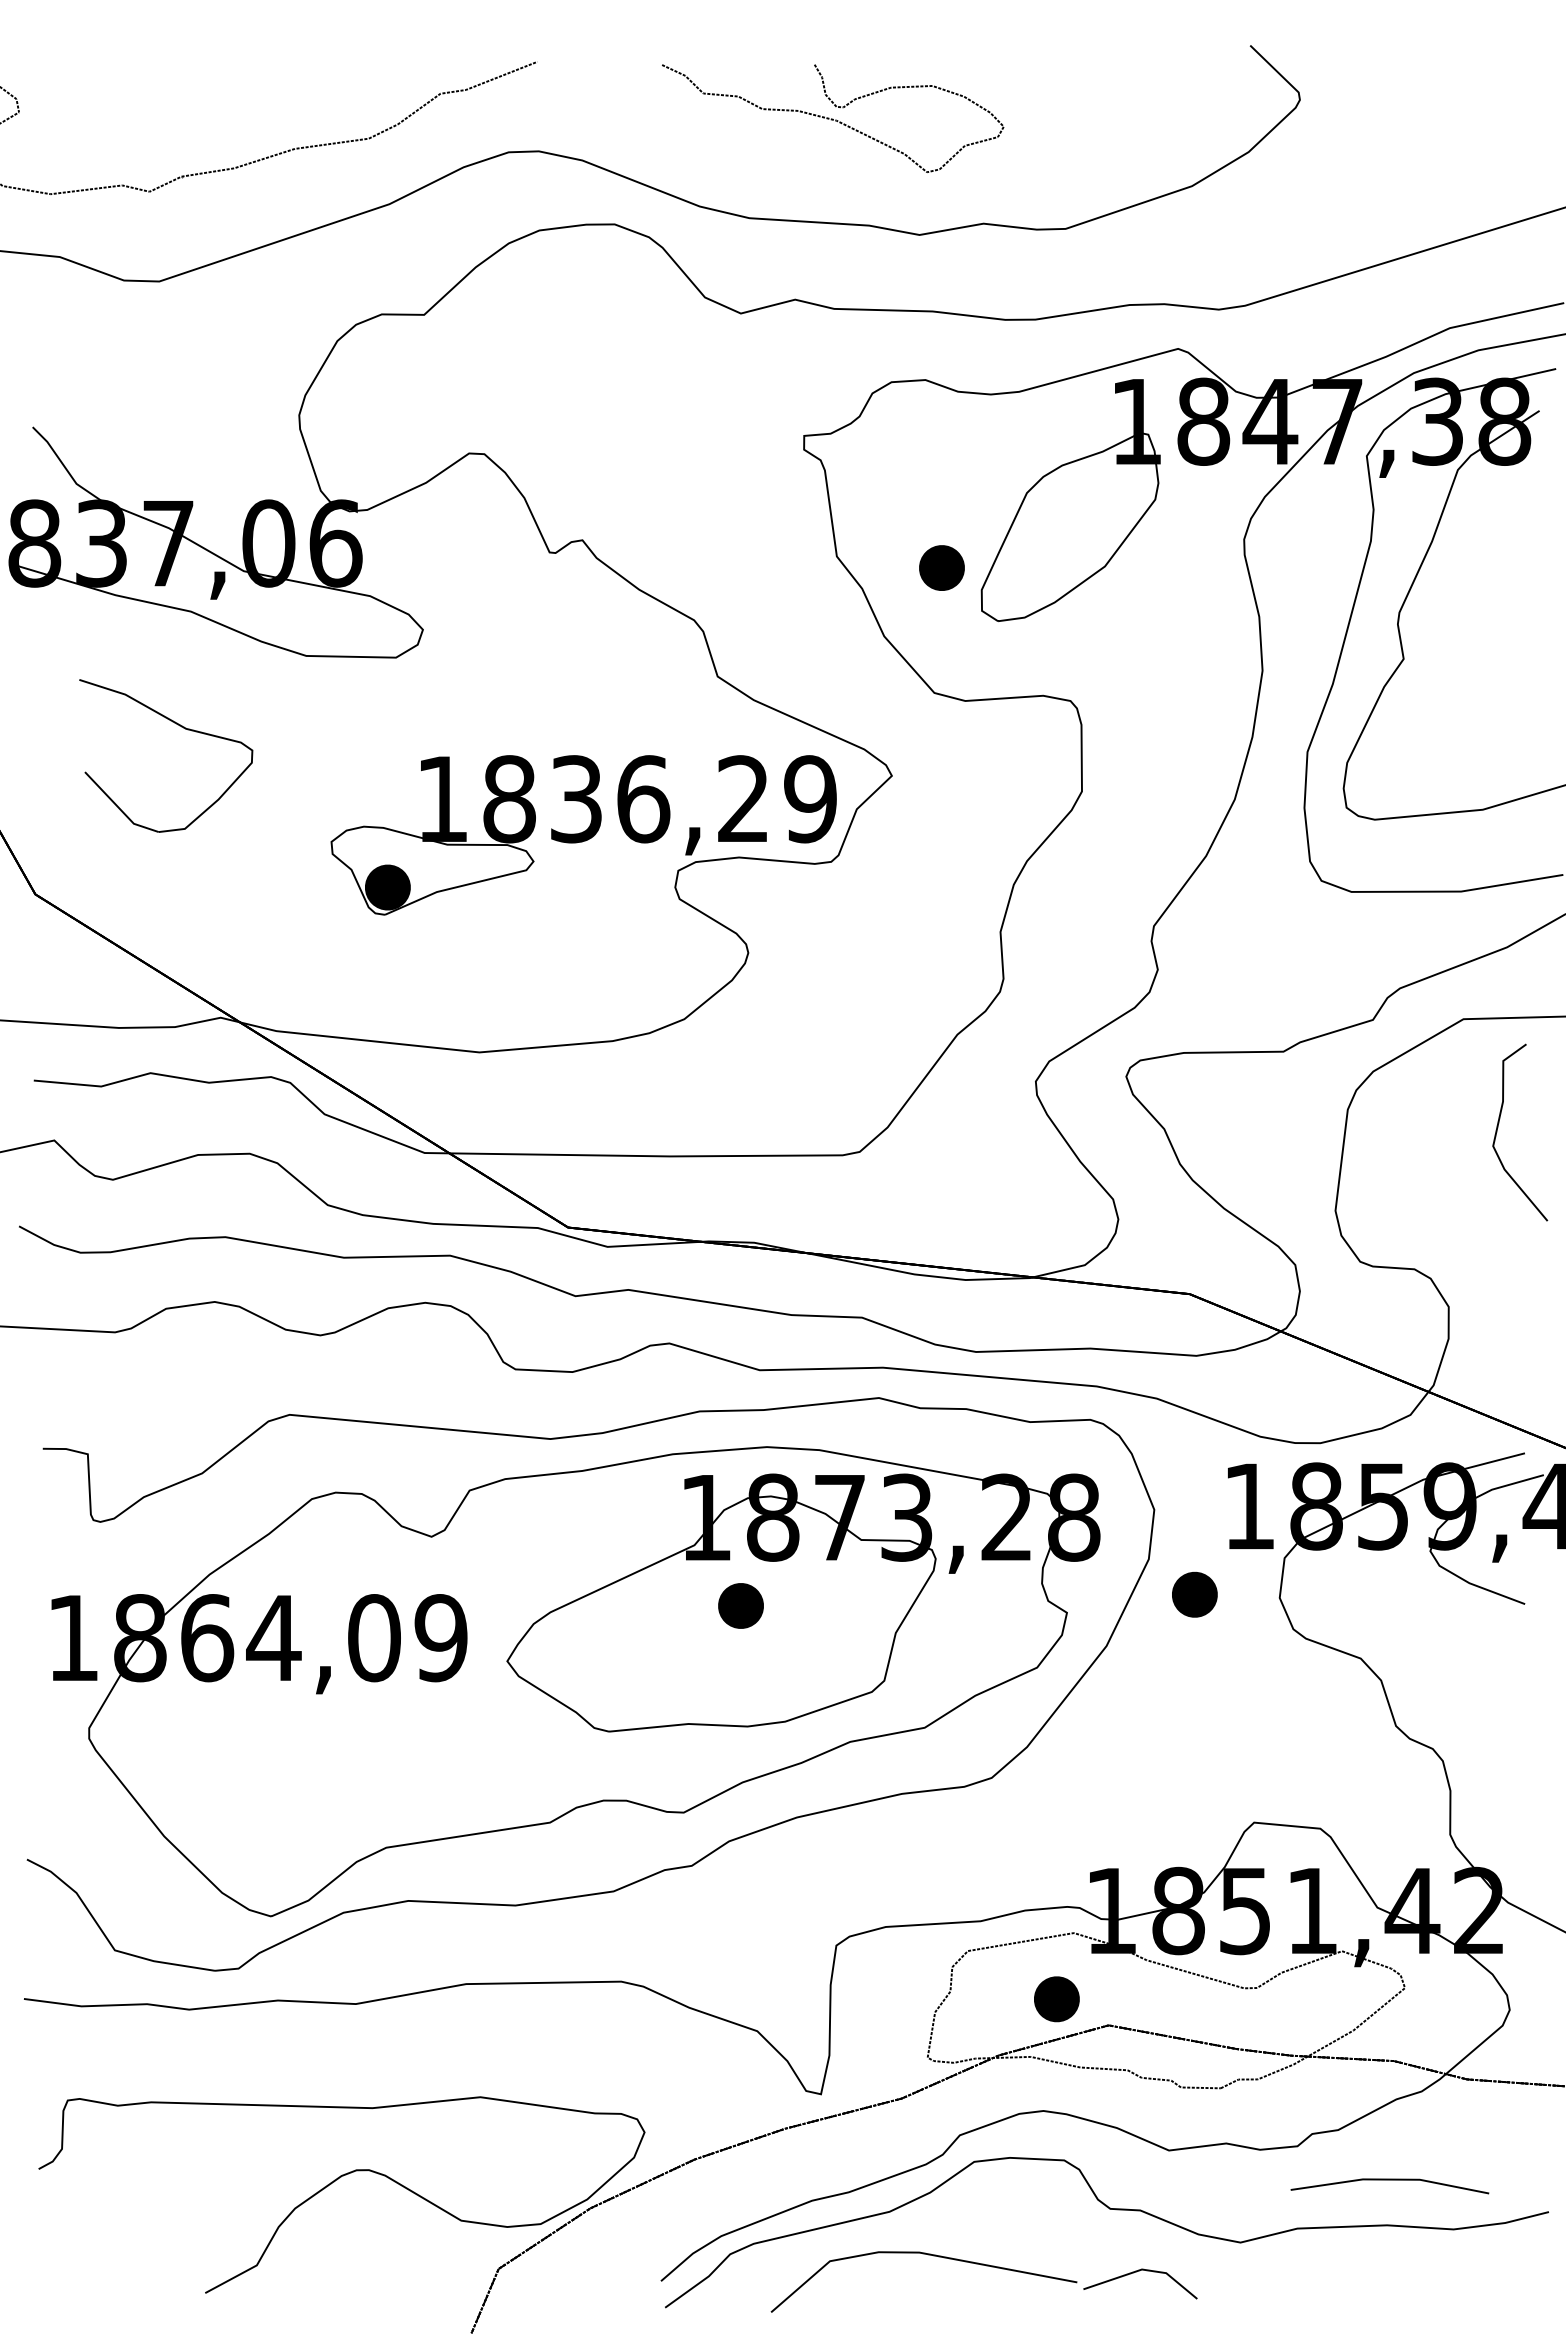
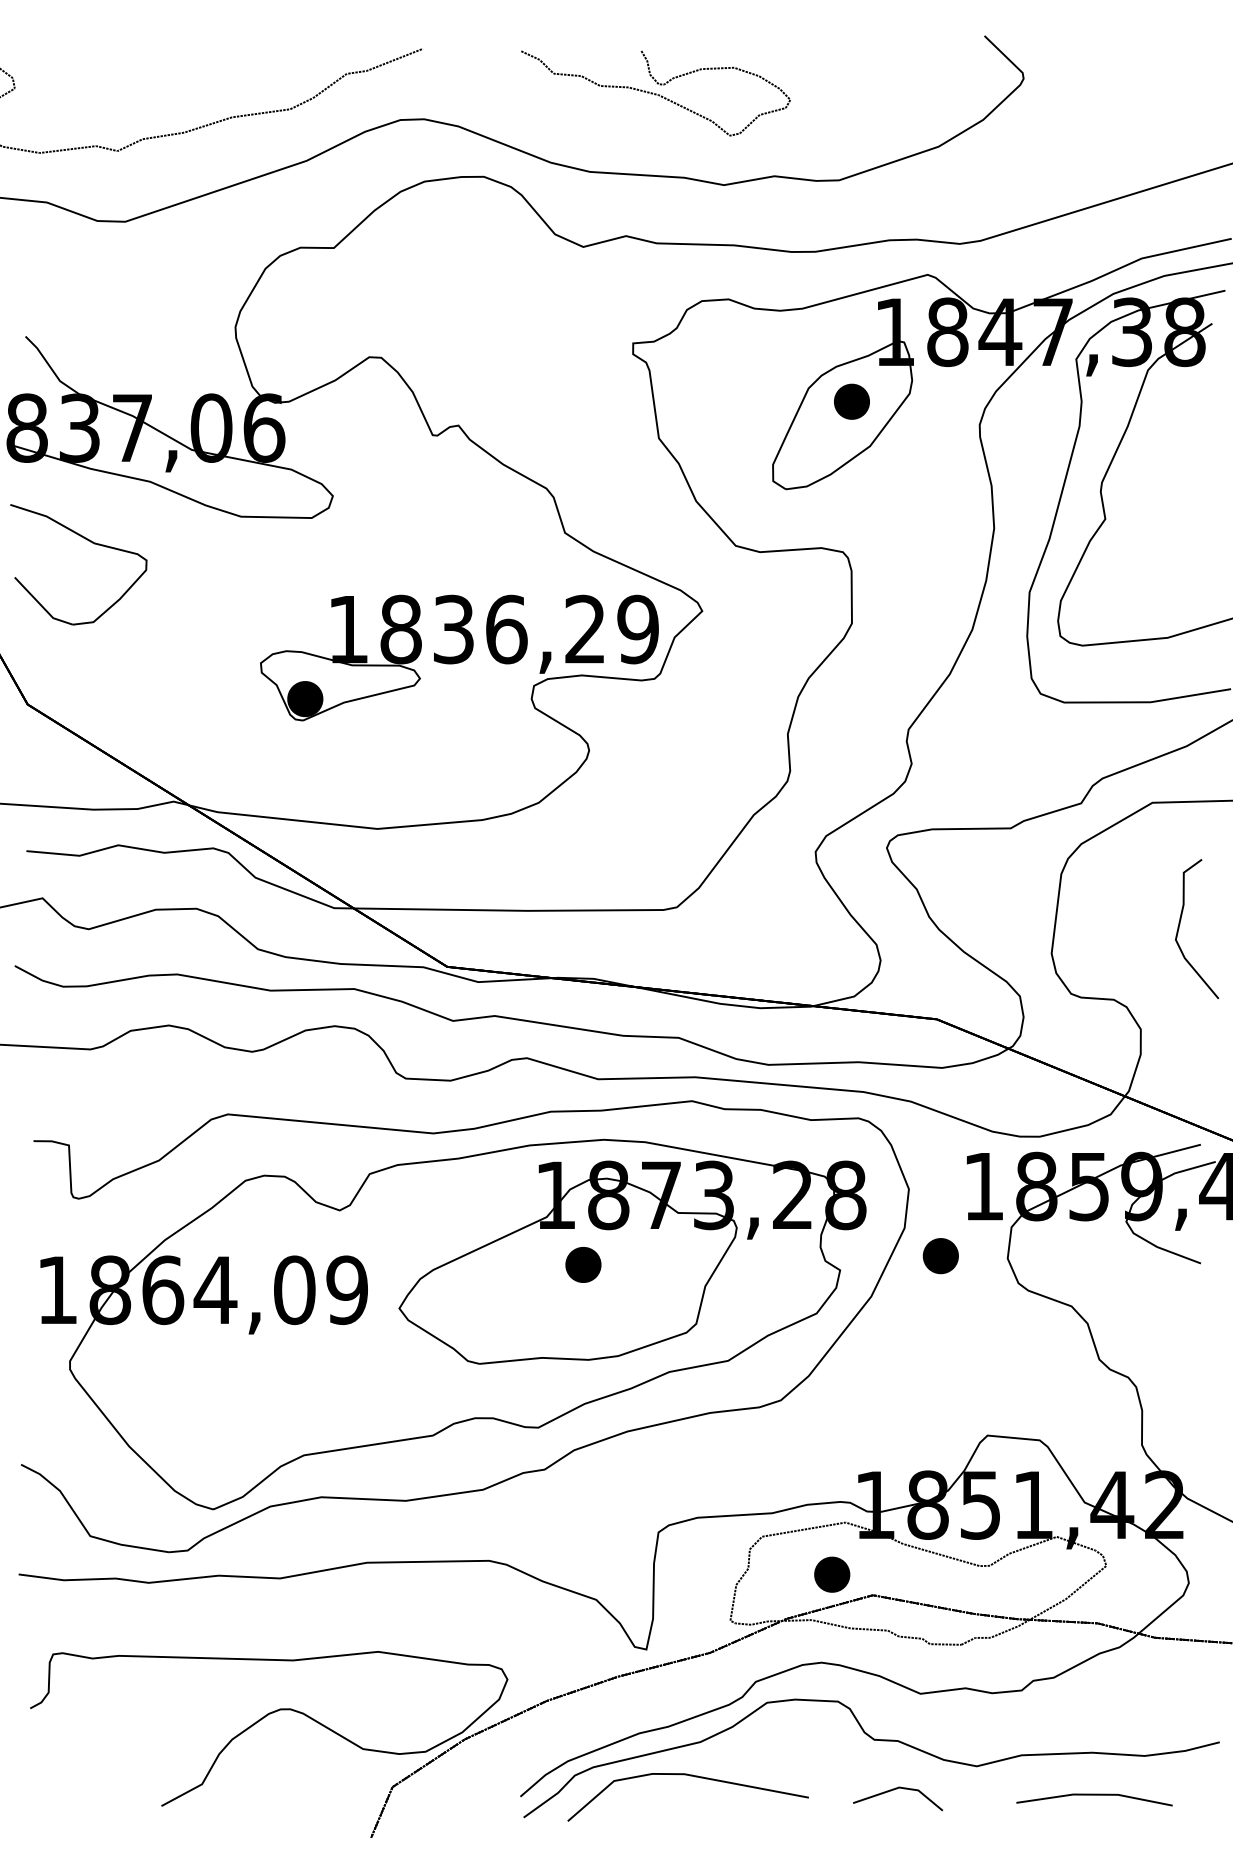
part: (941, 567) -> (851, 401), moved
part: (181, 727) -> (90, 542), moved
curve: (1498, 1127) -> (1180, 925), moved
line: (1389, 2180) -> (1094, 1795), moved
line: (928, 2255) -> (691, 1776), moved

